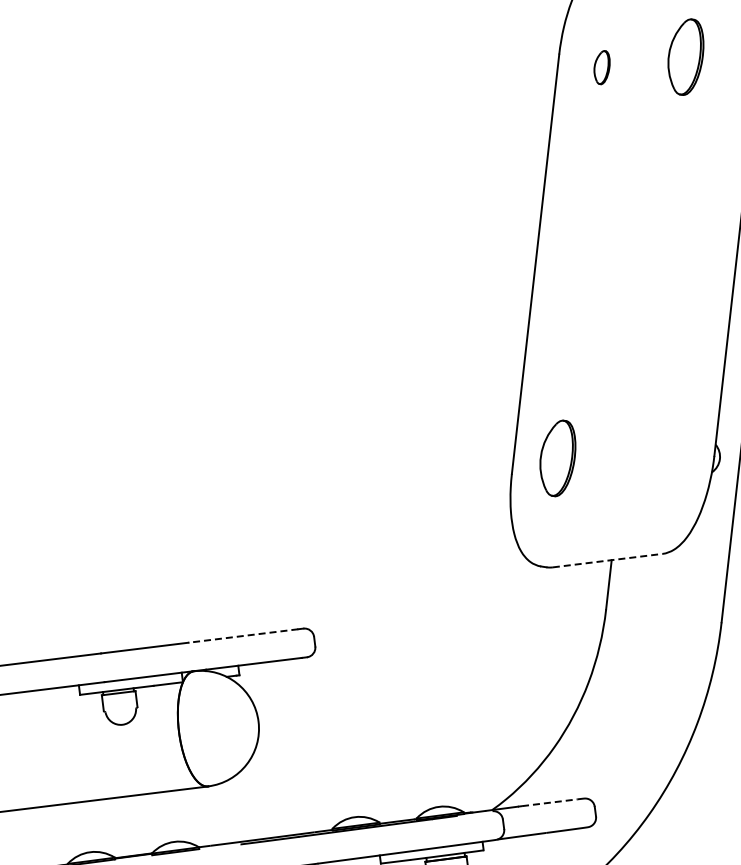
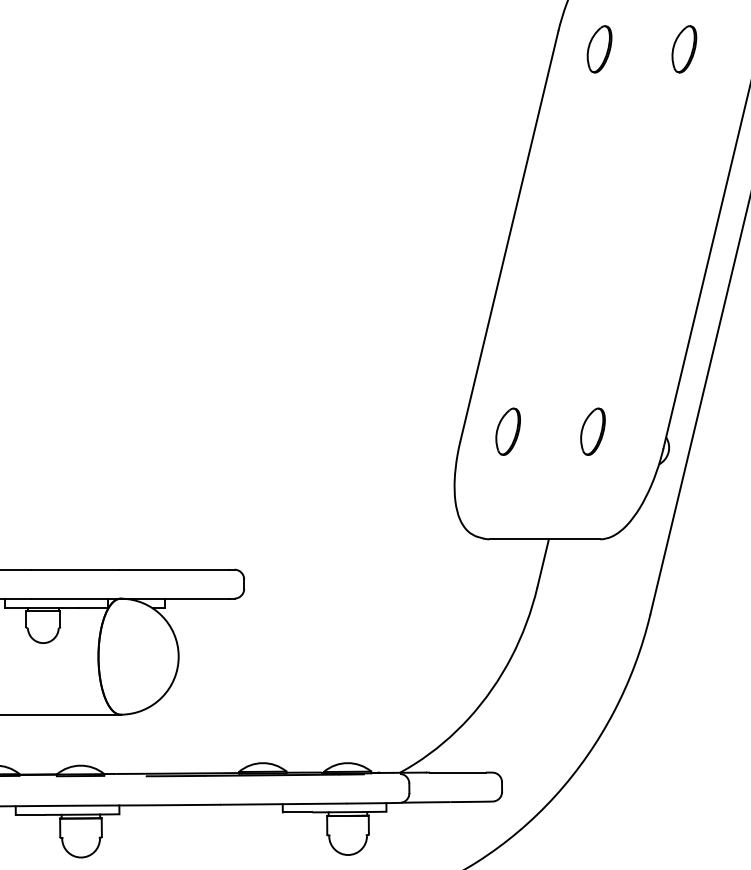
part: (686, 57) -> (684, 49), size x0.62
part: (602, 67) -> (599, 49), size x1.43
part: (641, 447) -> (592, 431), added
part: (557, 458) -> (507, 431), size x0.62
line: (608, 560) -> (545, 539), dashed -> solid
line: (242, 635) -> (173, 569), dashed -> solid
line: (549, 802) -> (457, 772), dashed -> solid

